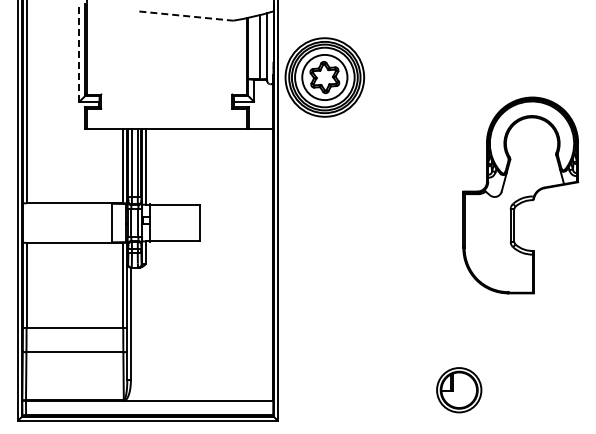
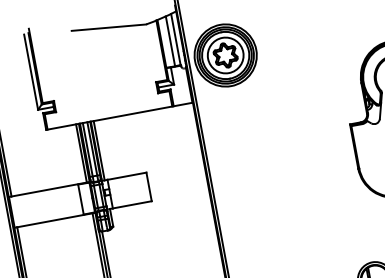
line: (186, 16) -> (109, 27), dashed -> solid
line: (79, 52) -> (31, 71), dashed -> solid

